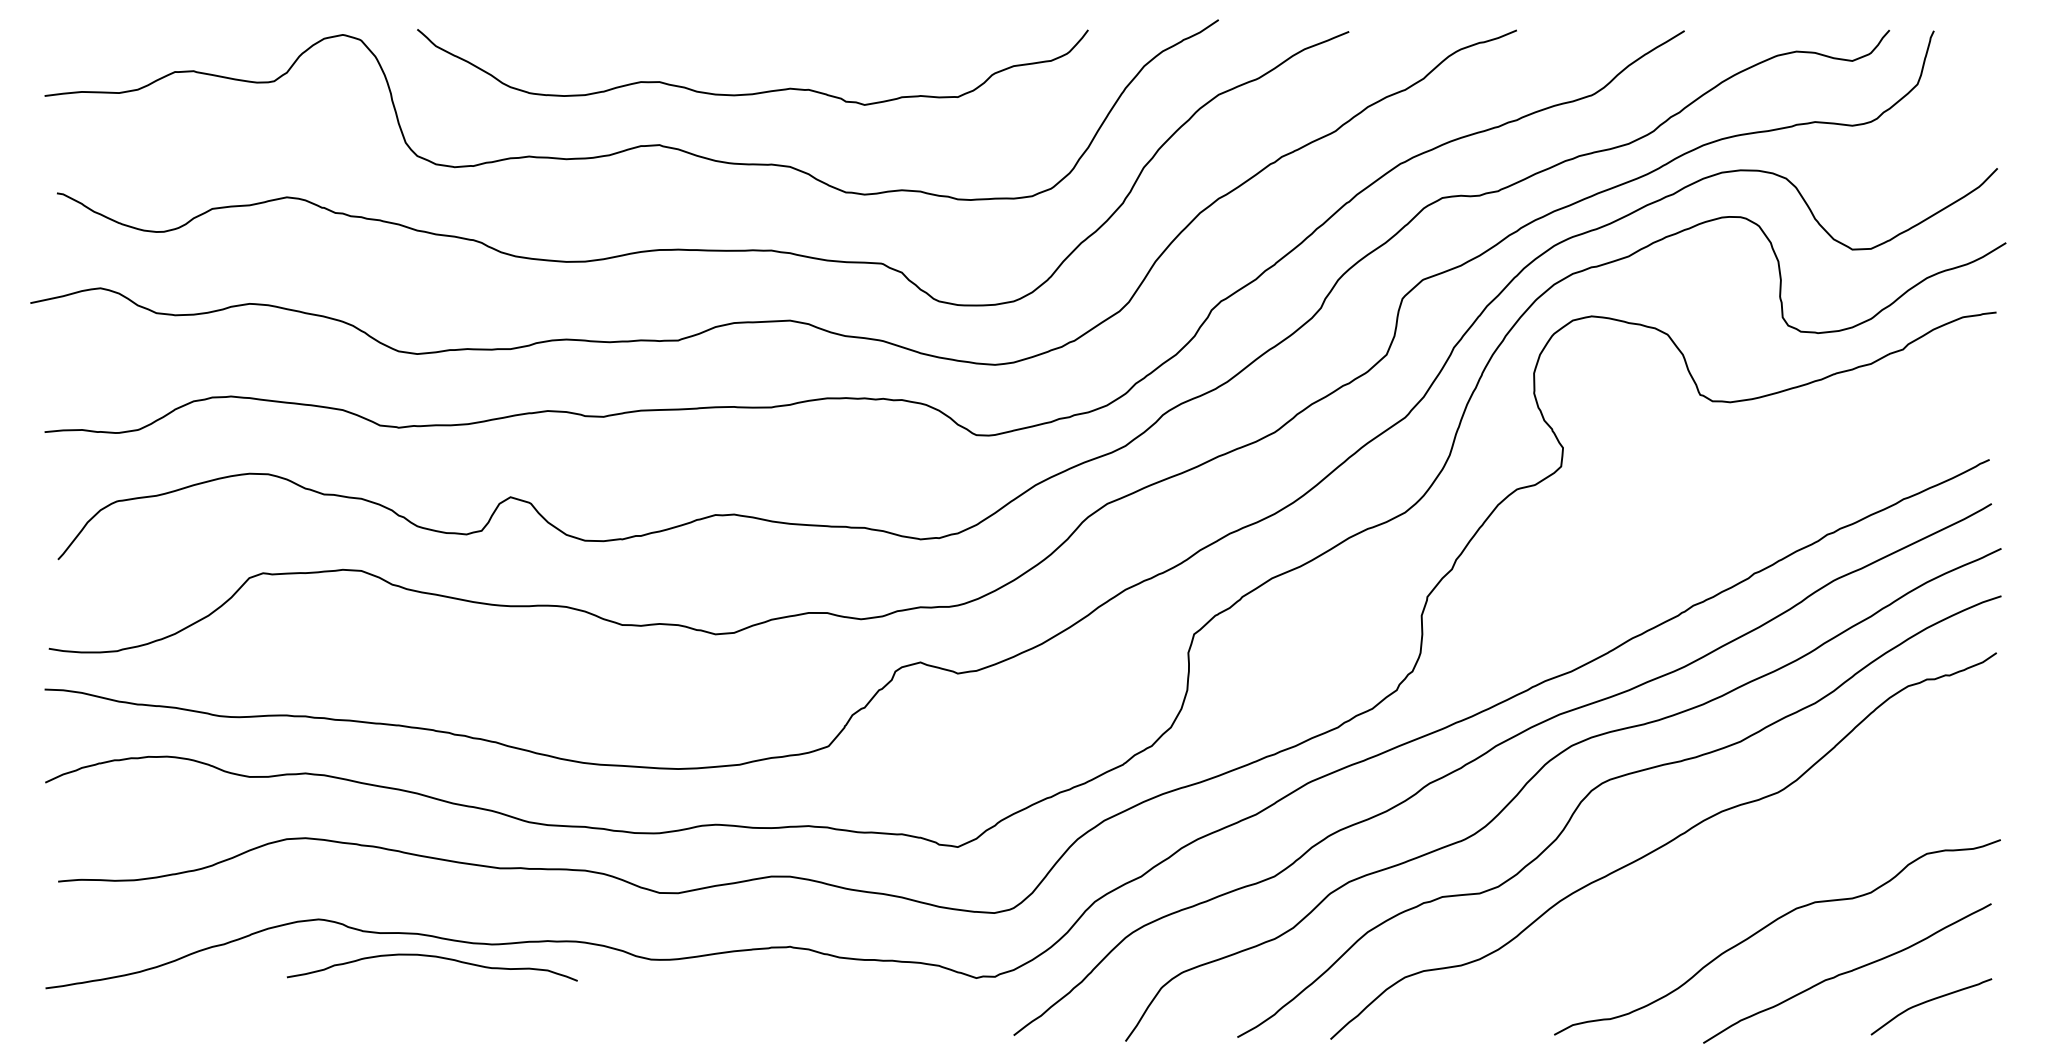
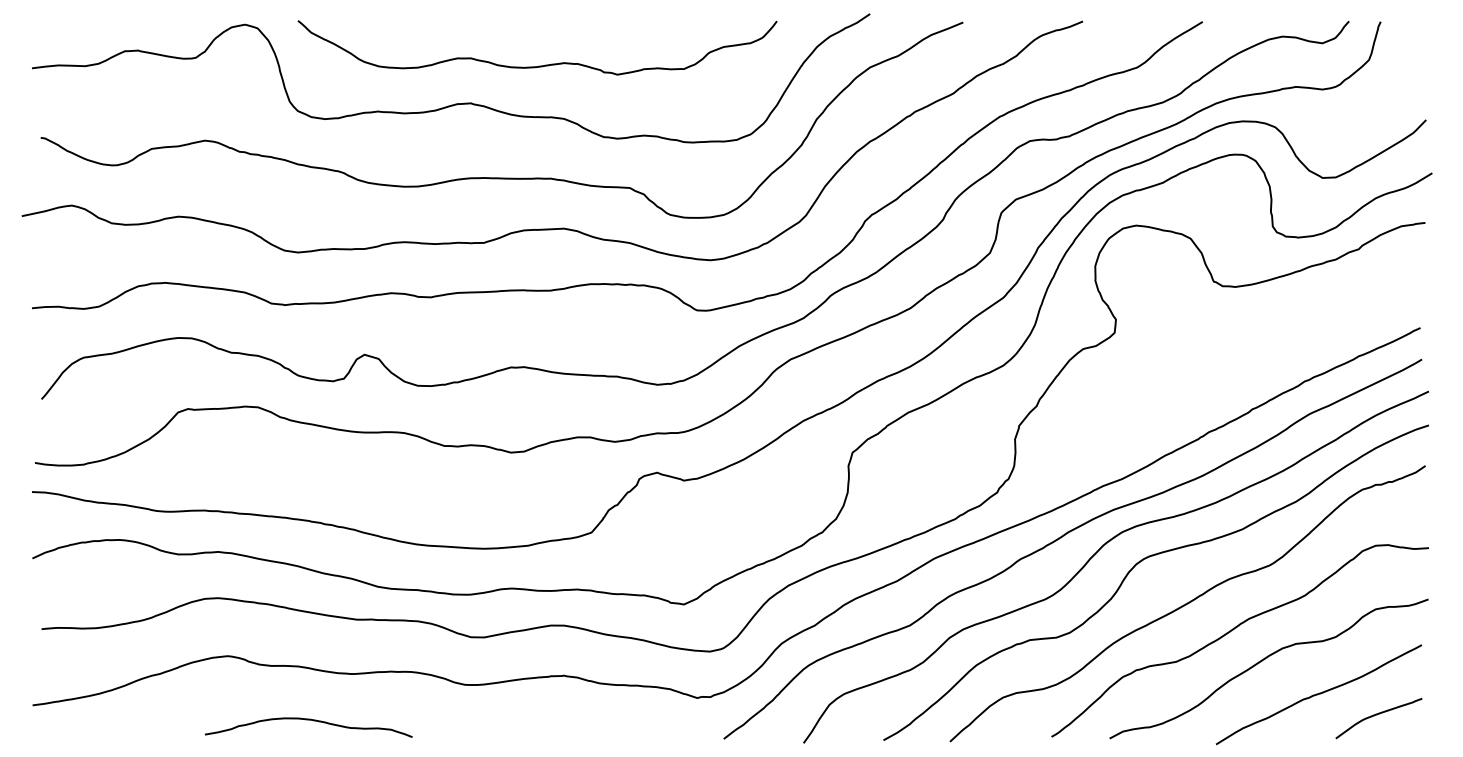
curve: (1728, 882) -> (1234, 629), added
curve: (431, 957) -> (308, 720), moved

